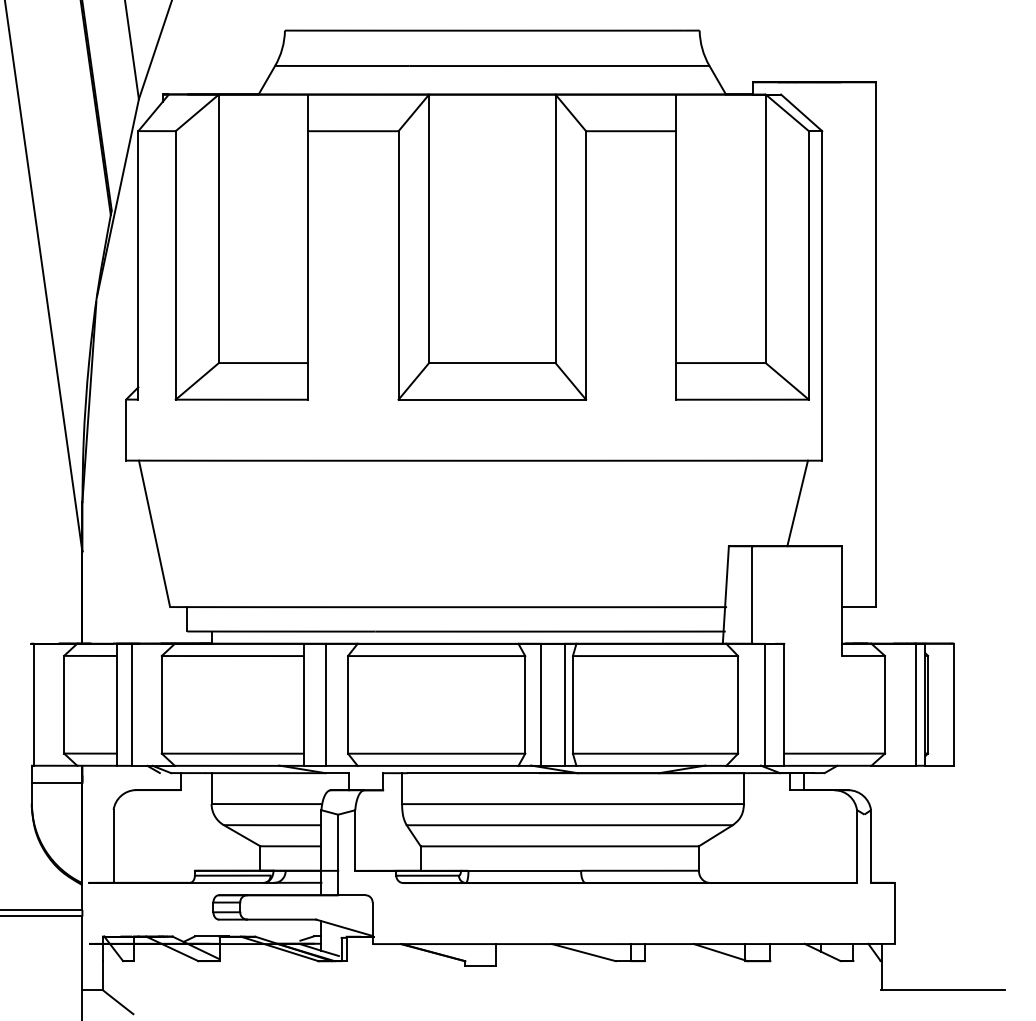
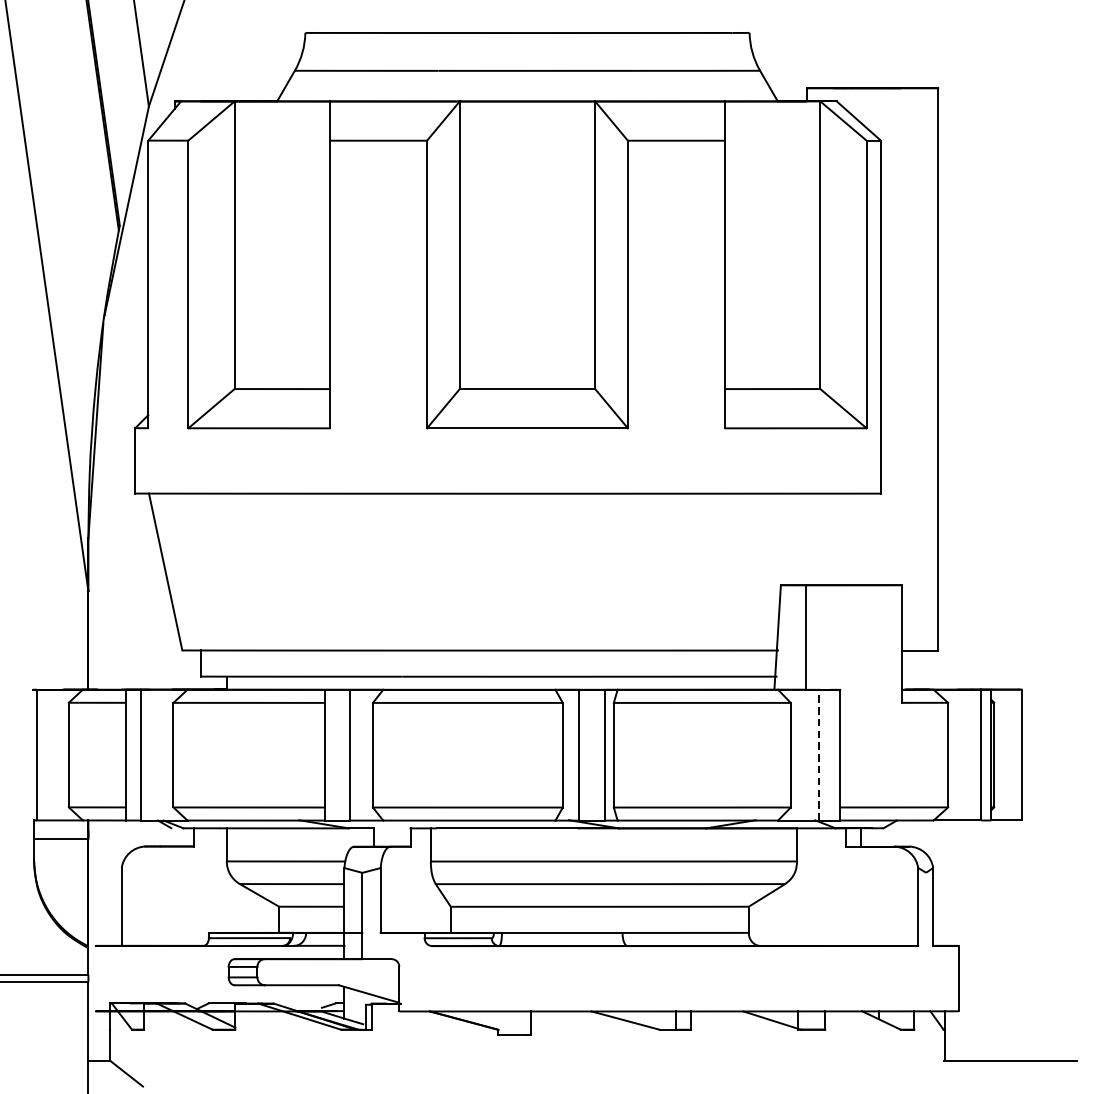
line: (797, 503) -> (854, 539), removed
line: (764, 704) -> (819, 754), solid -> dashed

